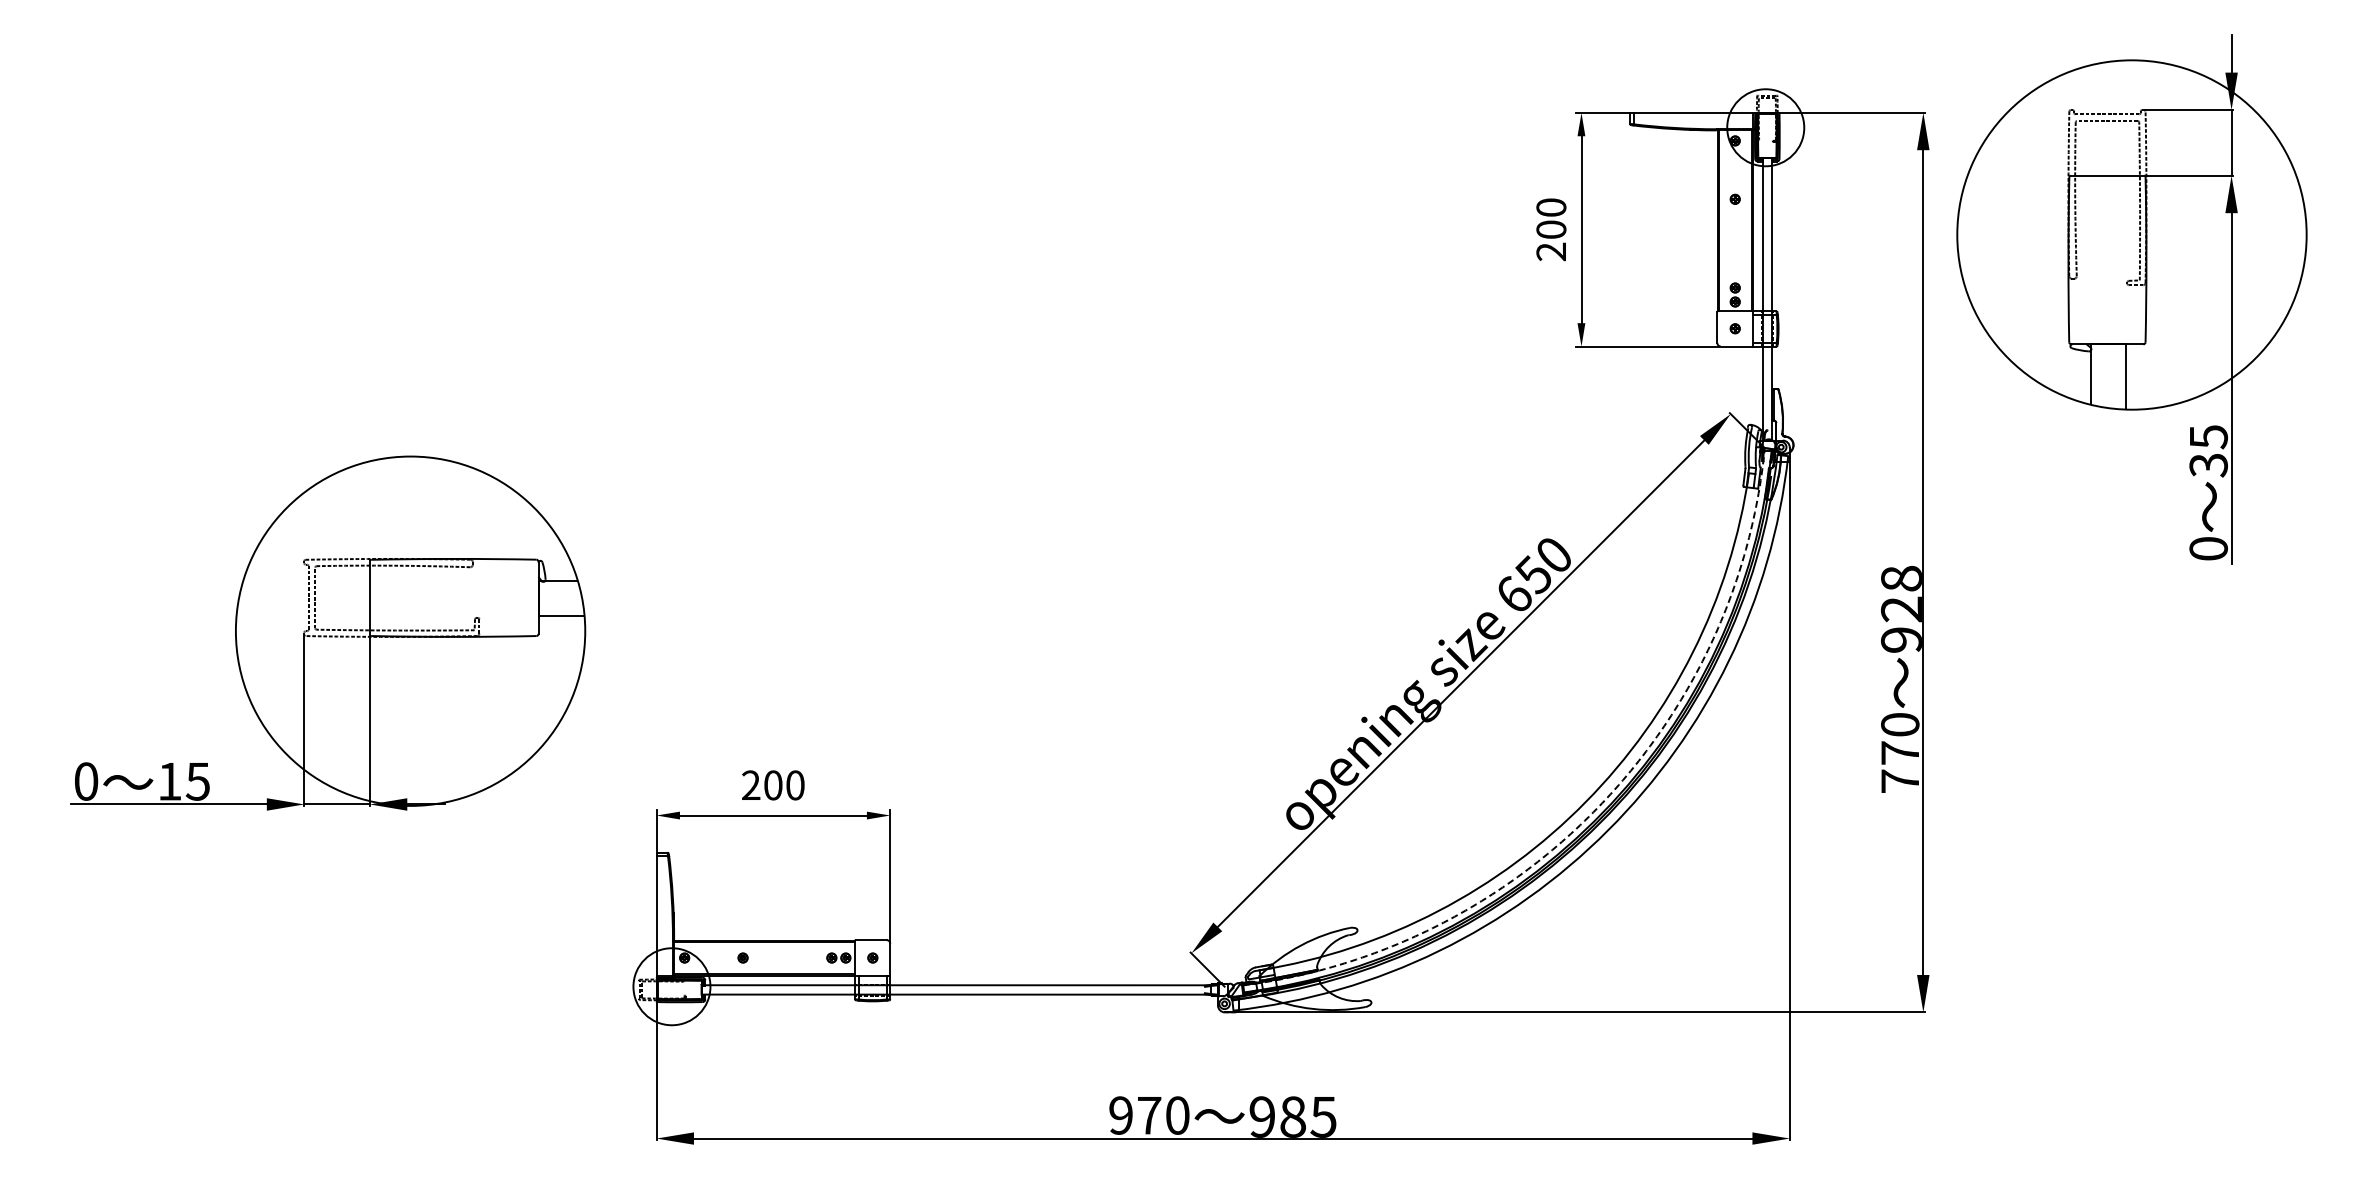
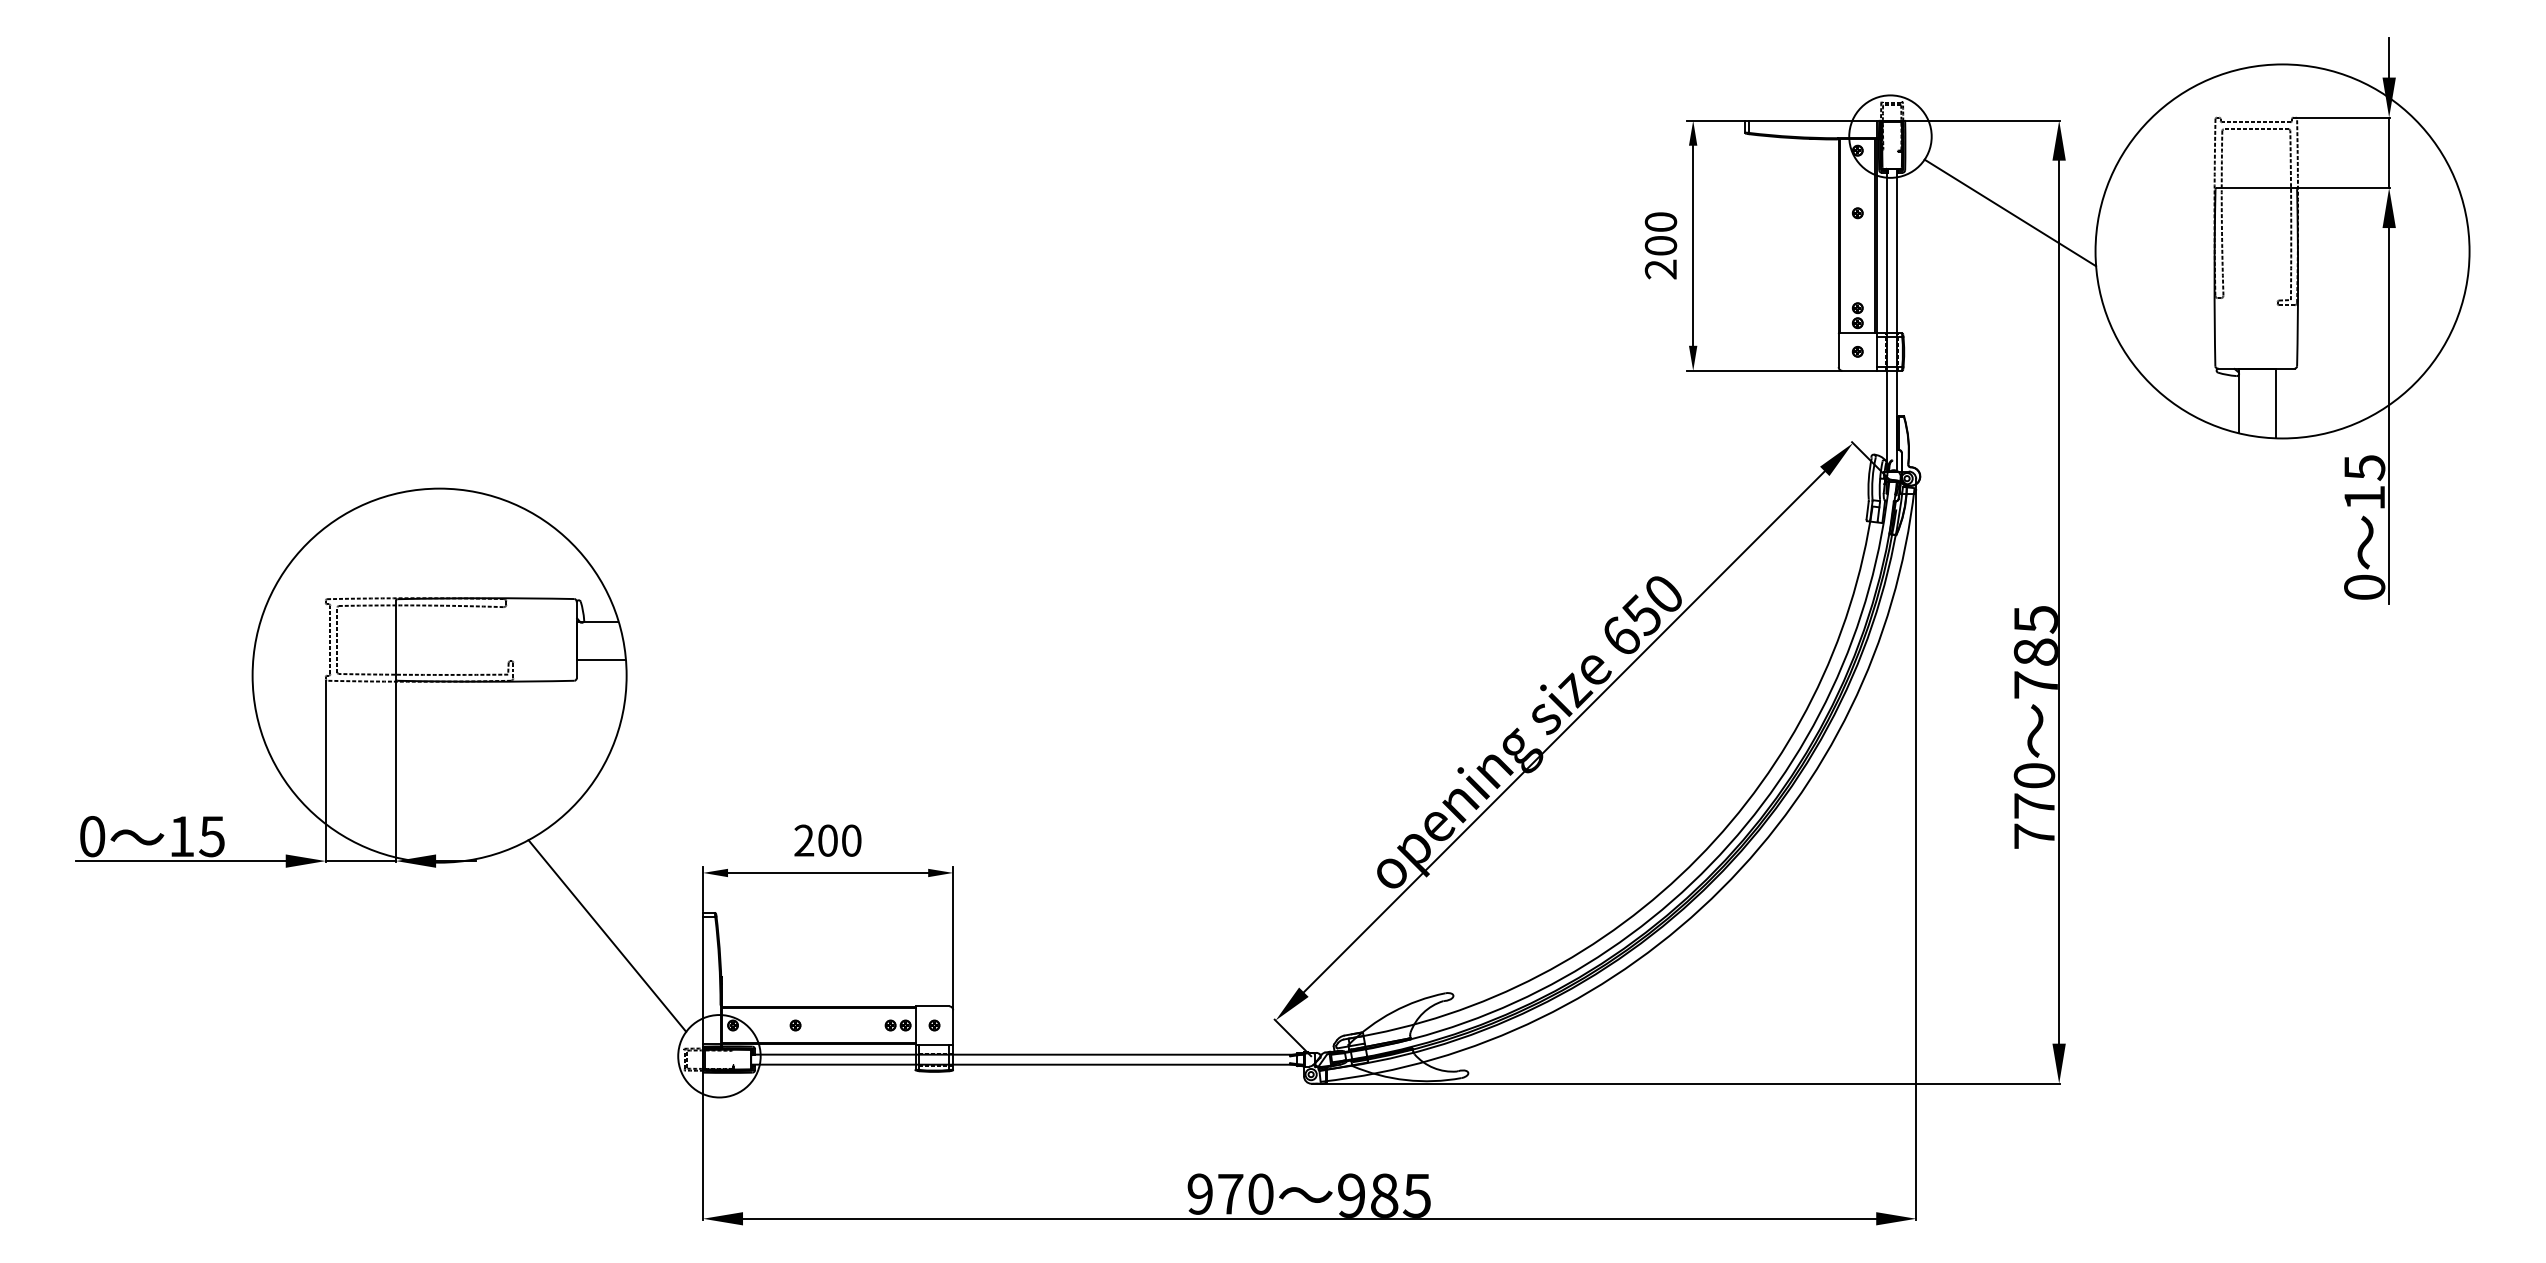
line: (1877, 198) -> (2010, 212), added
text: (2208, 465) -> (2364, 498), 35 -> 15
text: (1901, 608) -> (2035, 651), 928 -> 785
arc: (1597, 807) -> (1710, 864), dashed -> solid
line: (566, 873) -> (606, 935), added

